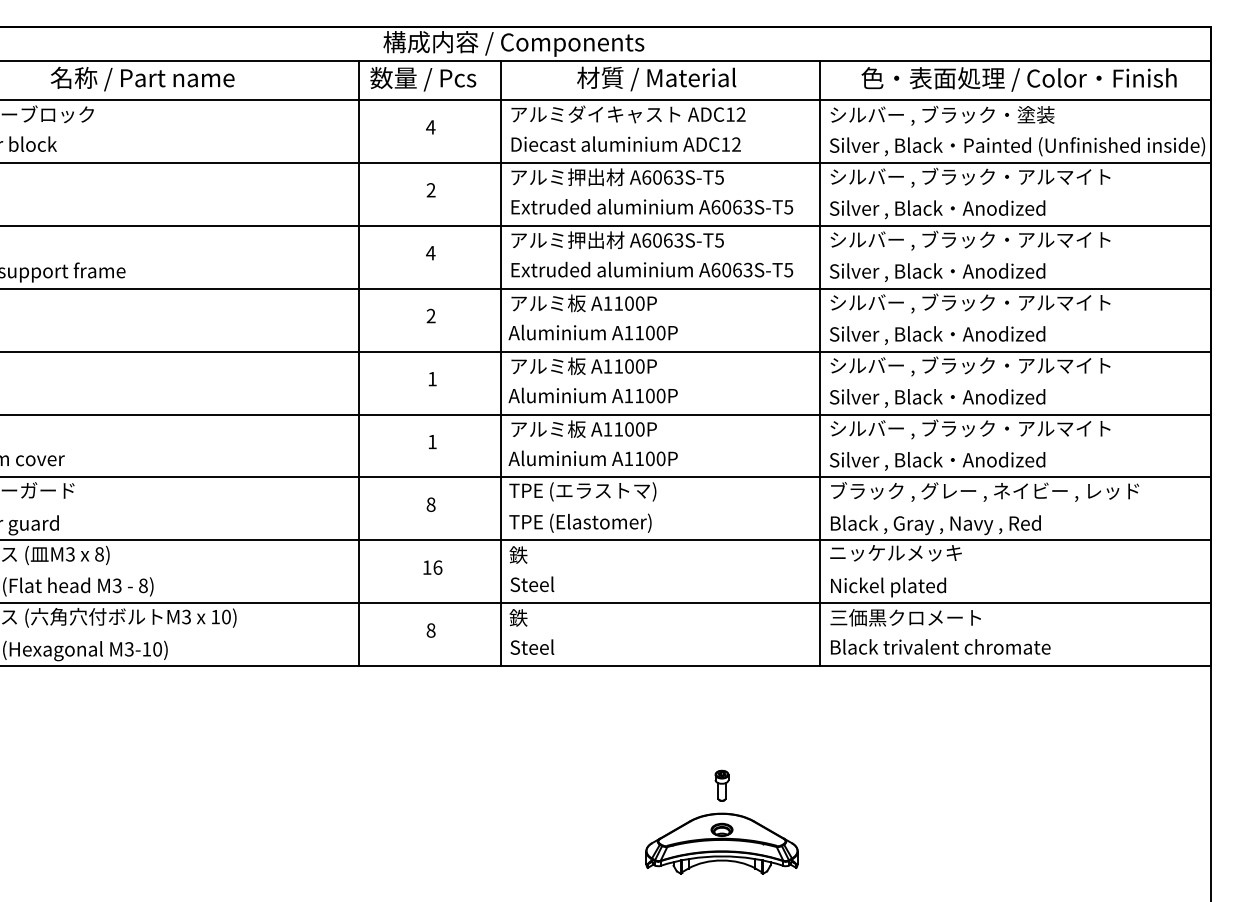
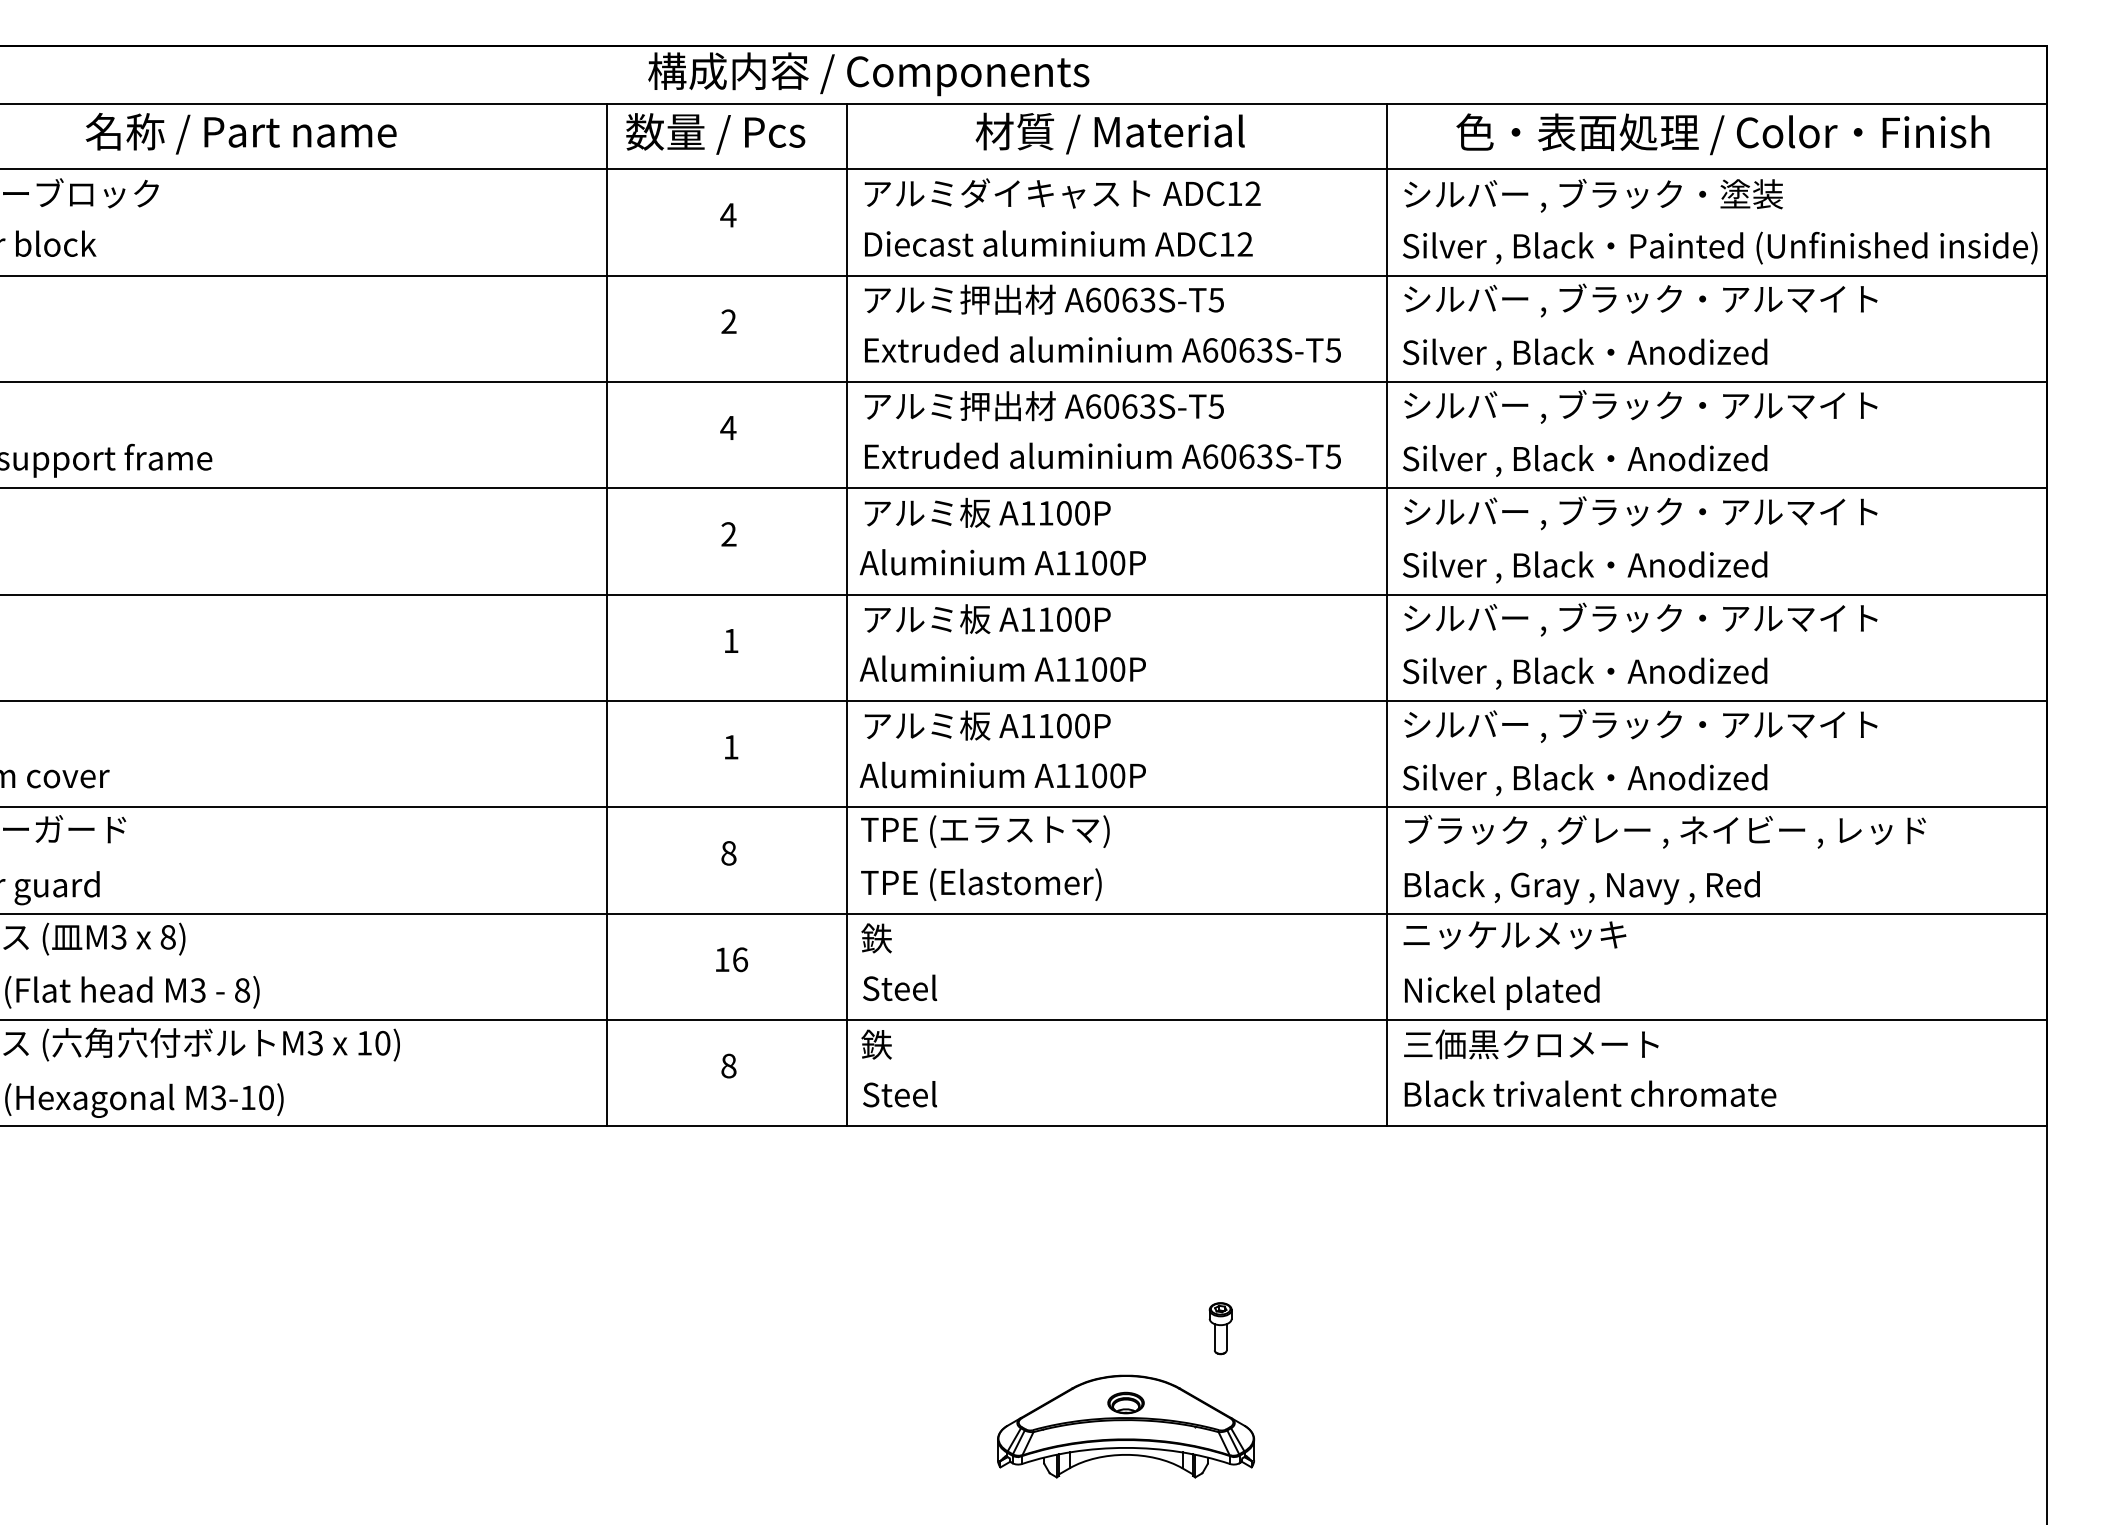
part: (721, 843) -> (1125, 1426), moved

